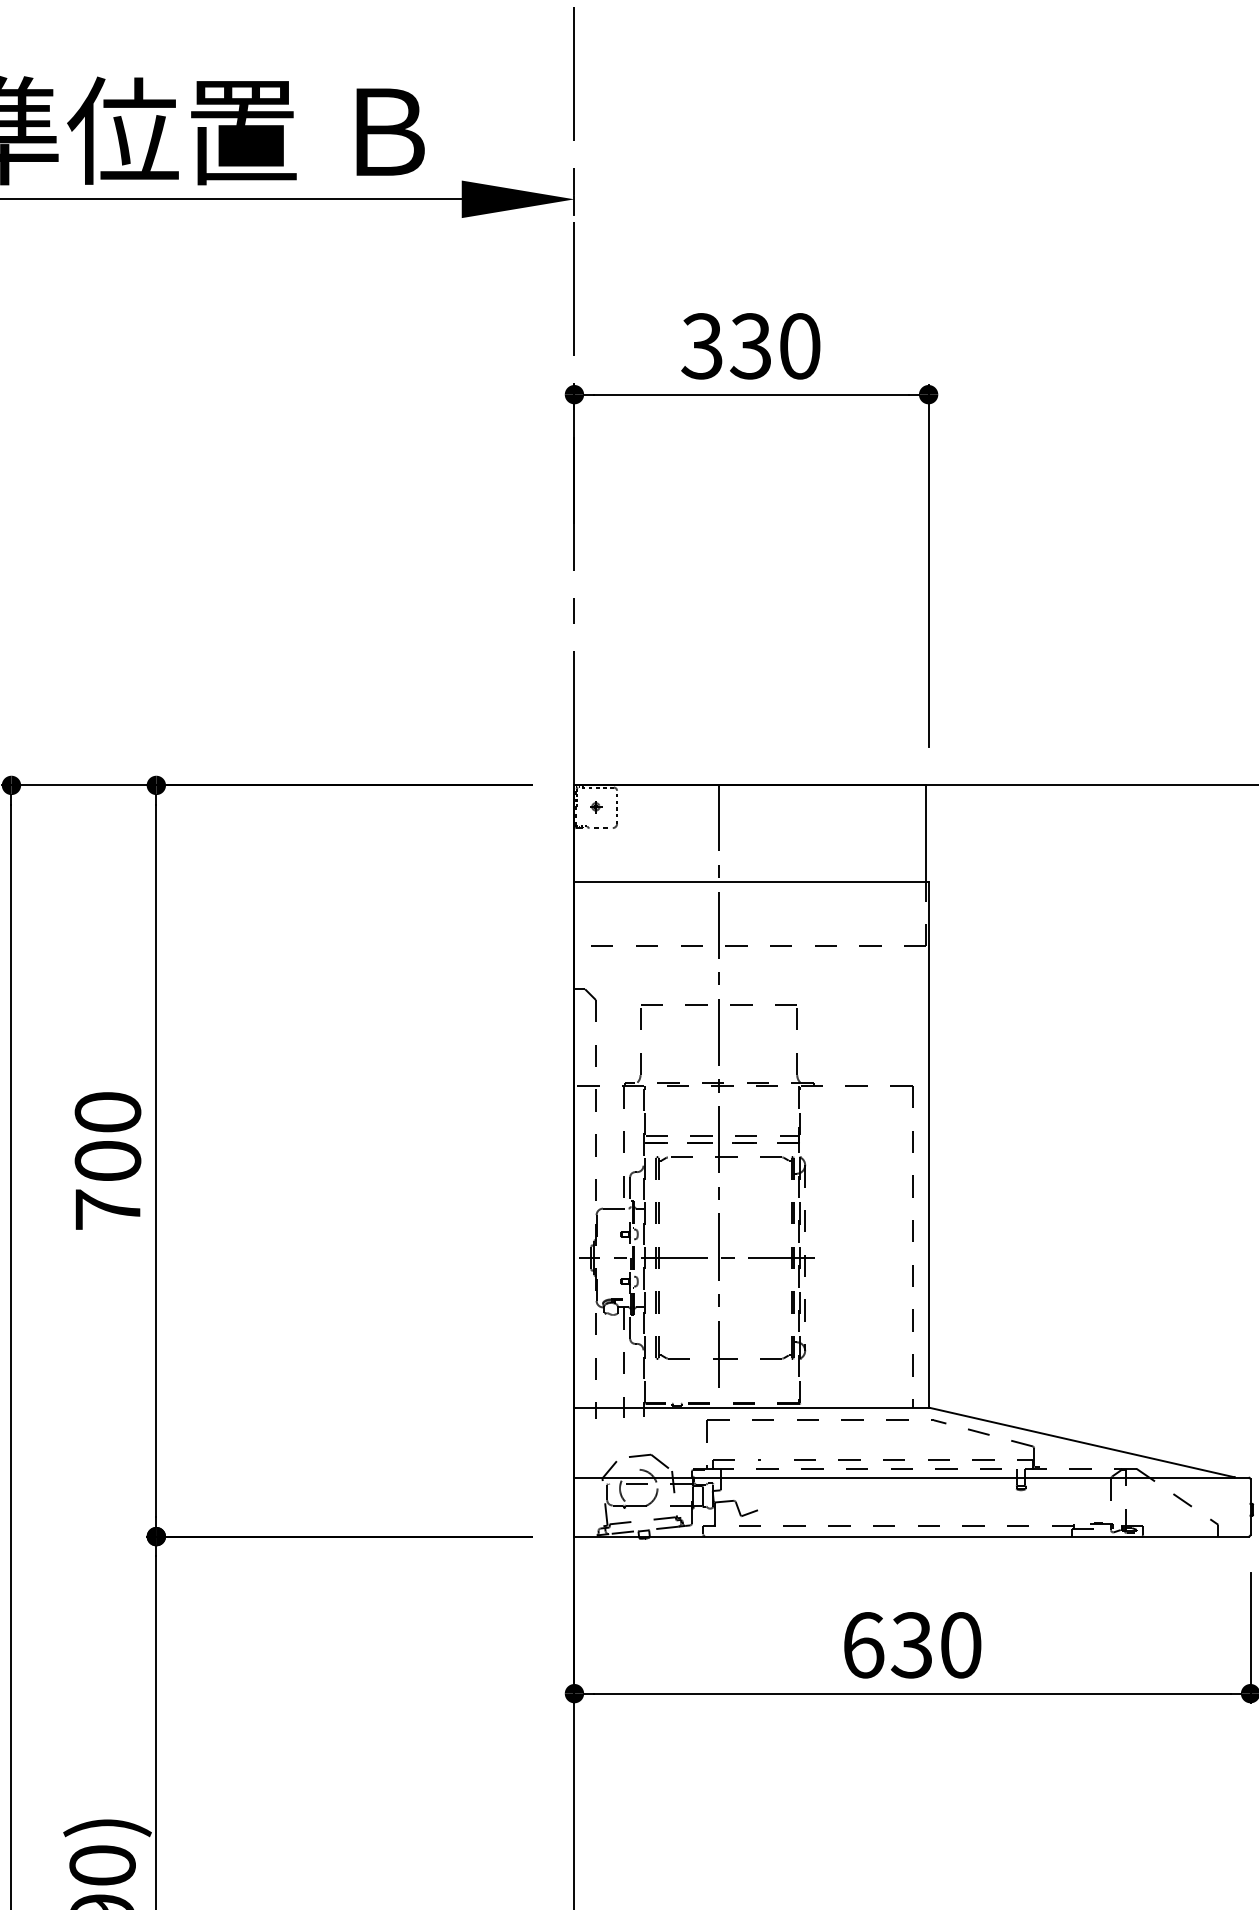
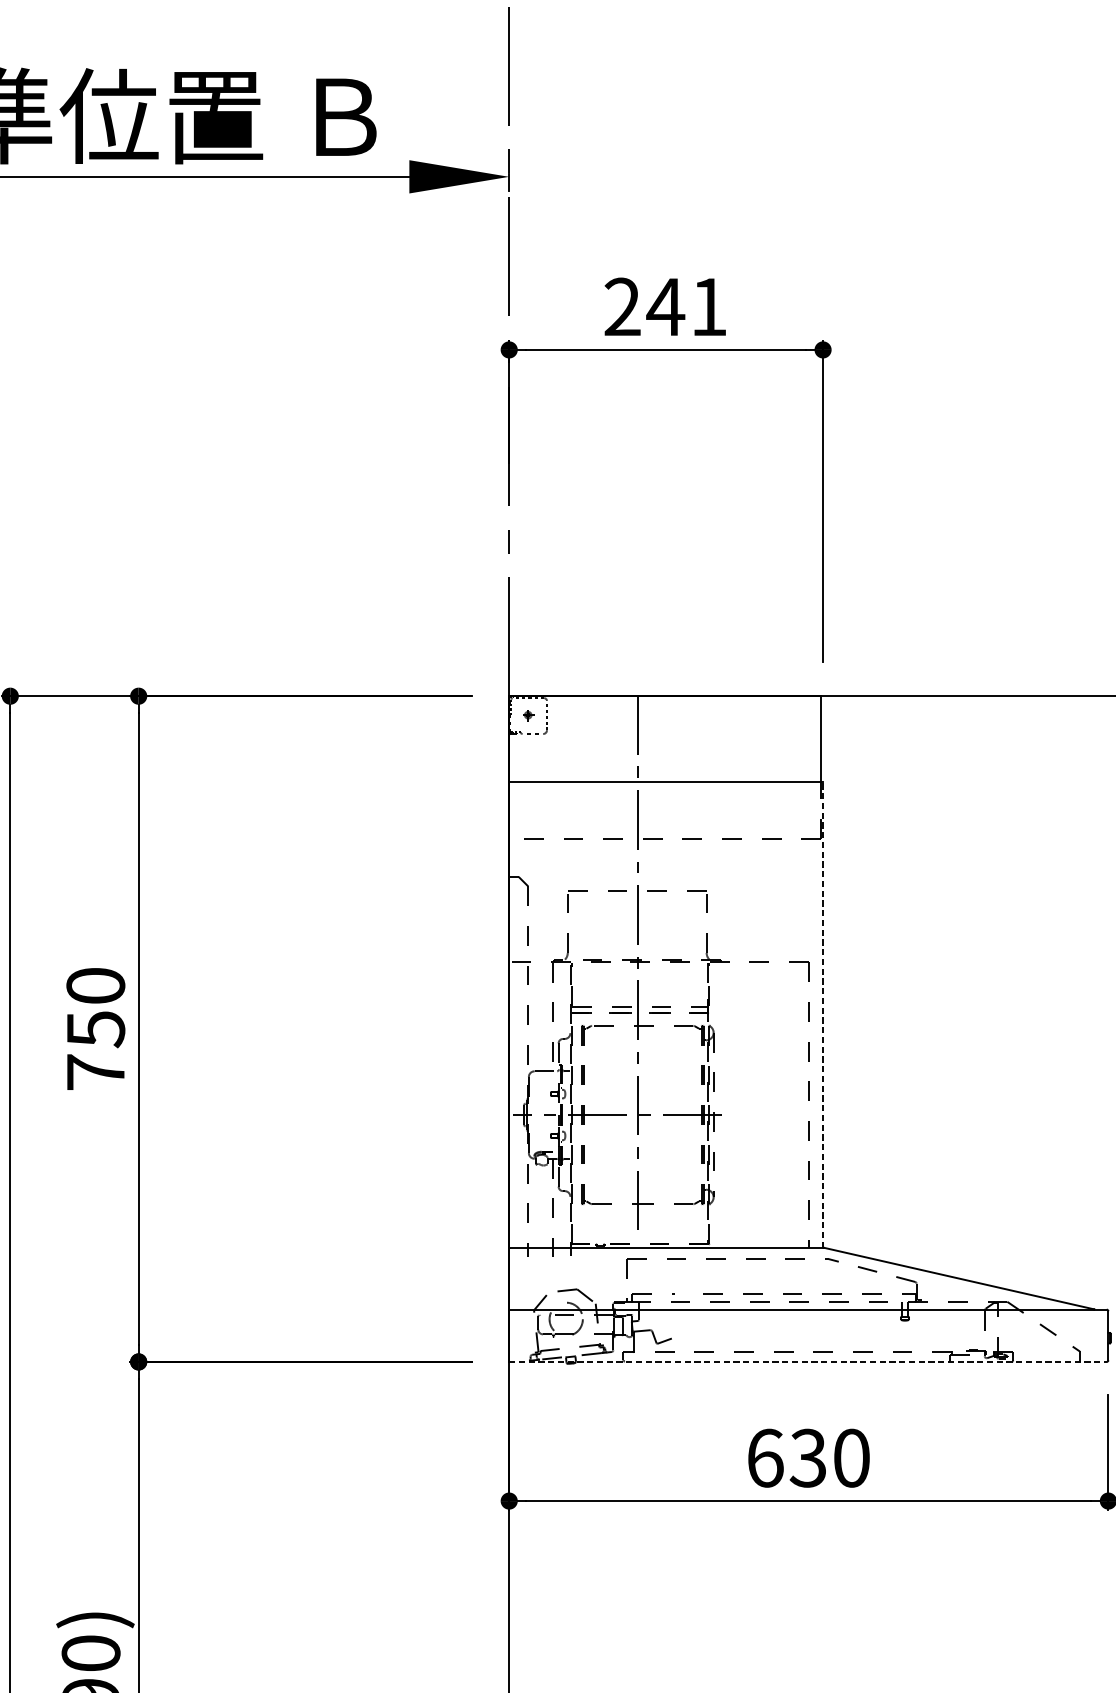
text: (750, 346) -> (665, 307), 330 -> 241
line: (928, 1144) -> (822, 1014), solid -> dashed
text: (107, 1161) -> (95, 1029), 700 -> 750
line: (912, 1536) -> (808, 1361), solid -> dashed

